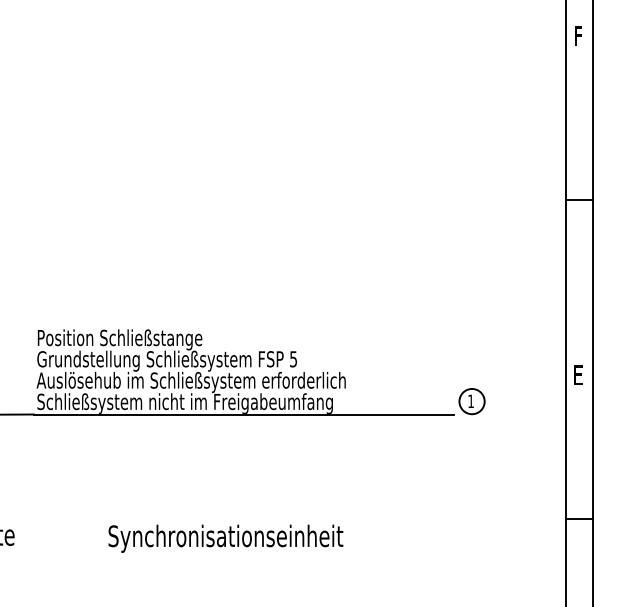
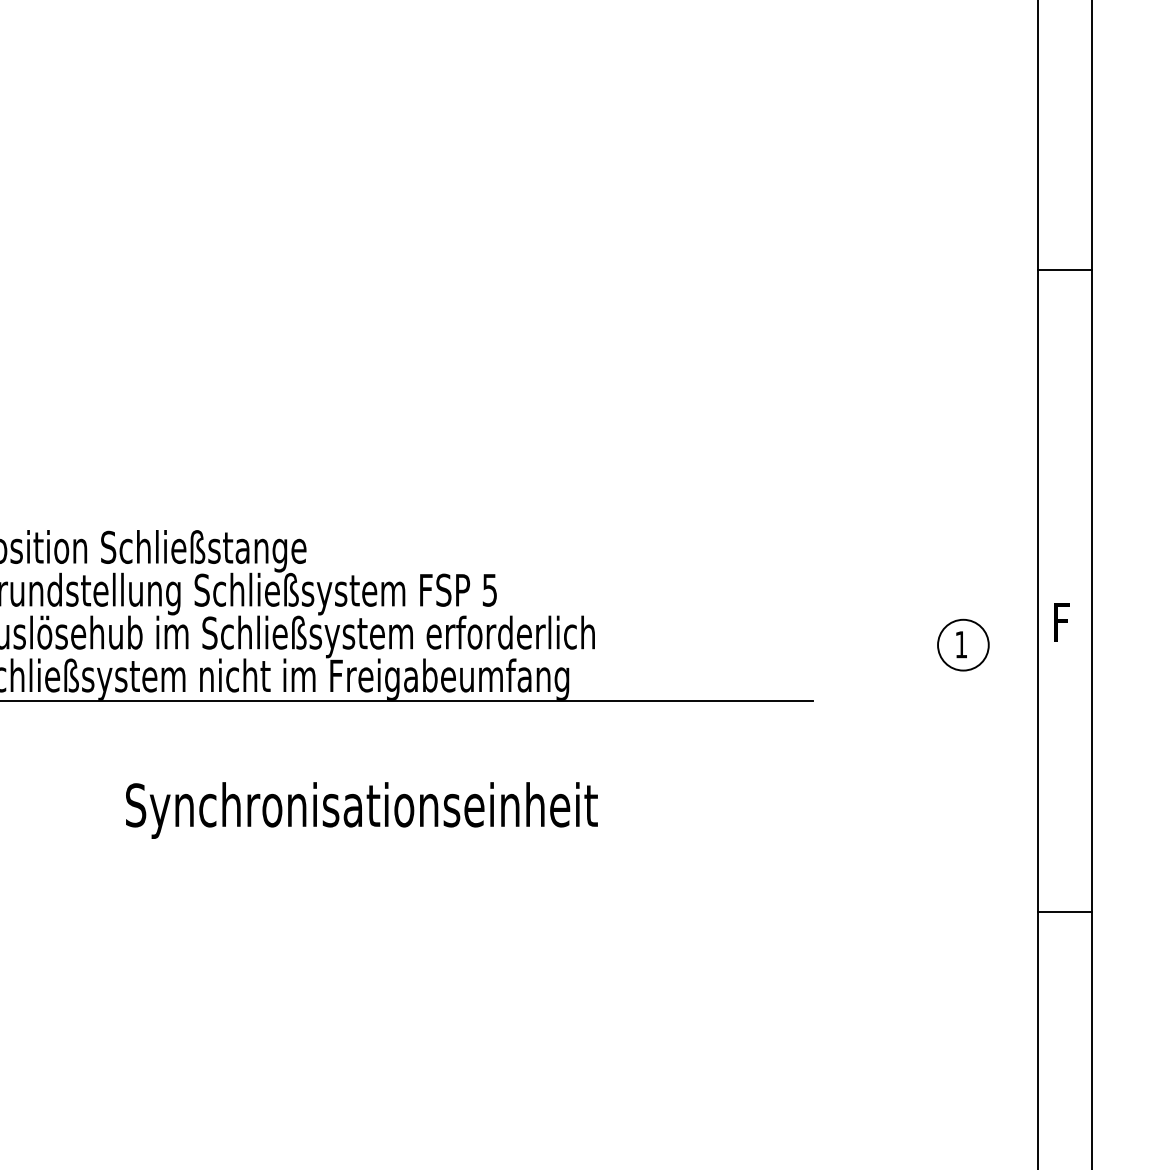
text: (579, 374) -> (1064, 620), E -> F
part: (471, 401) -> (962, 644), moved
text: (225, 538) -> (361, 809), moved

